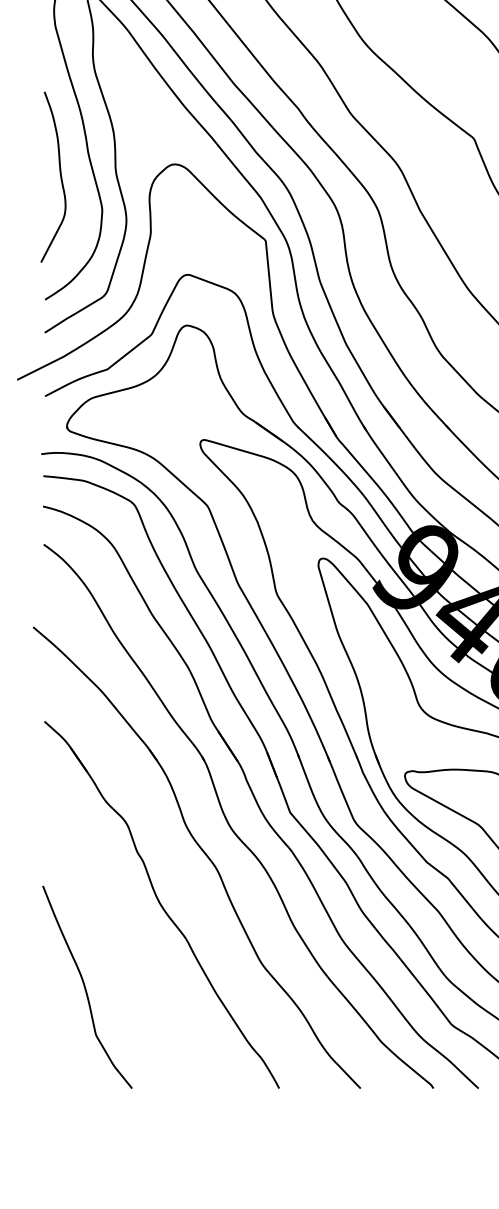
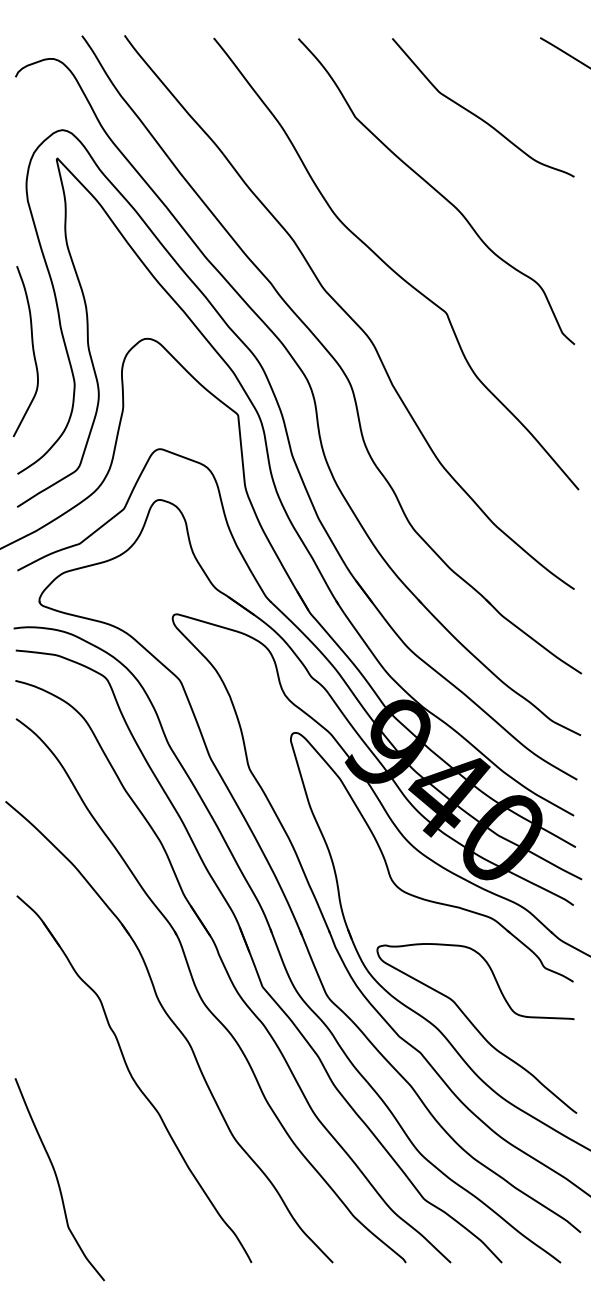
curve: (86, 987) -> (58, 1179), moved

